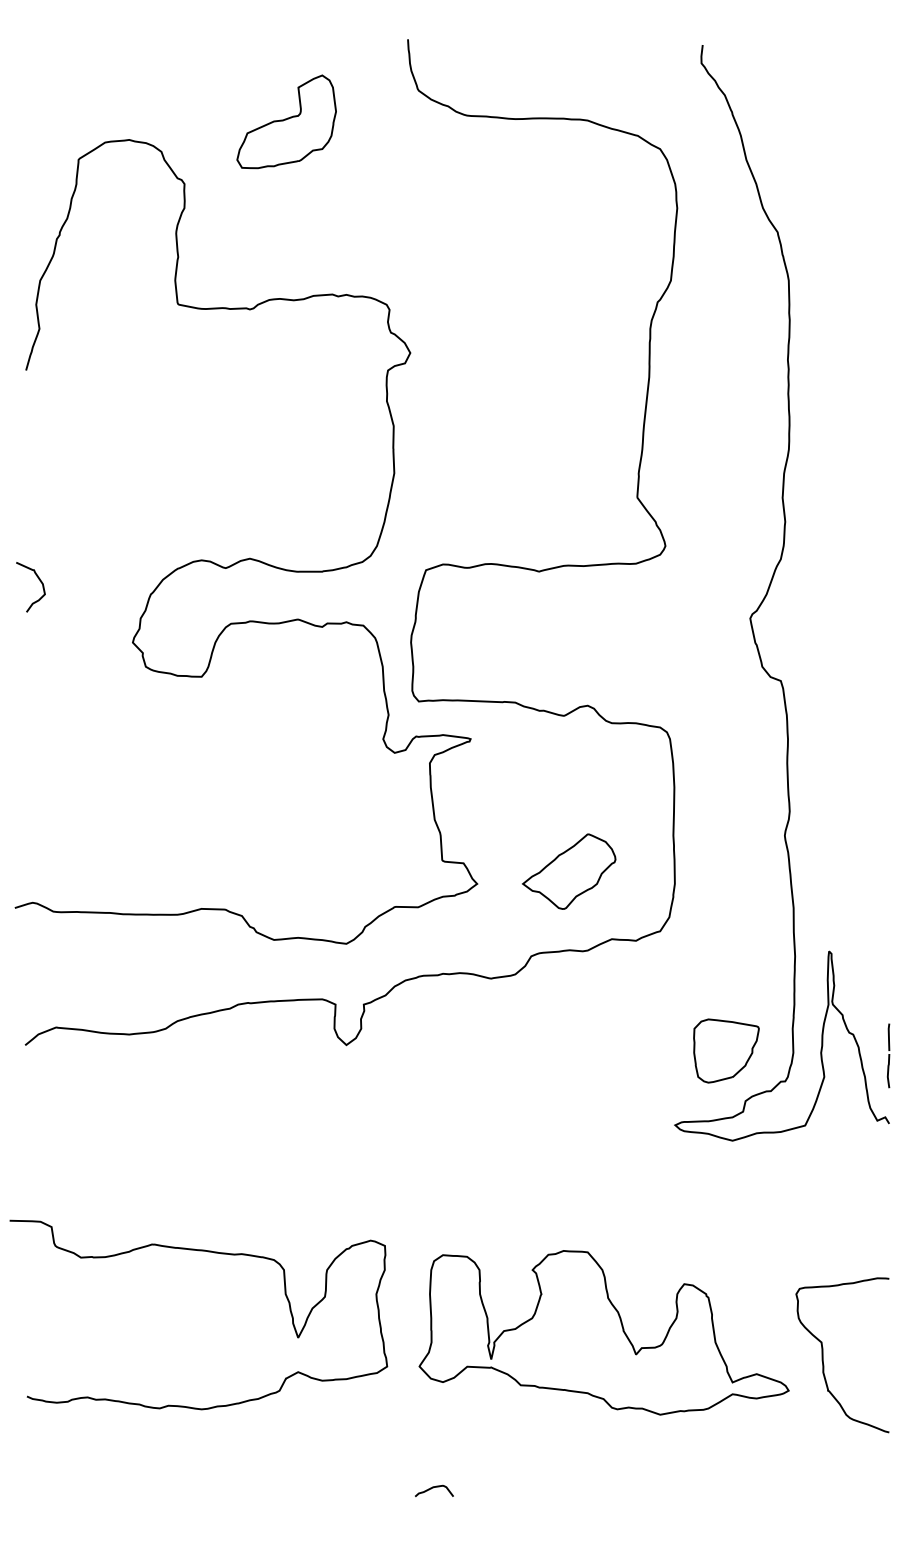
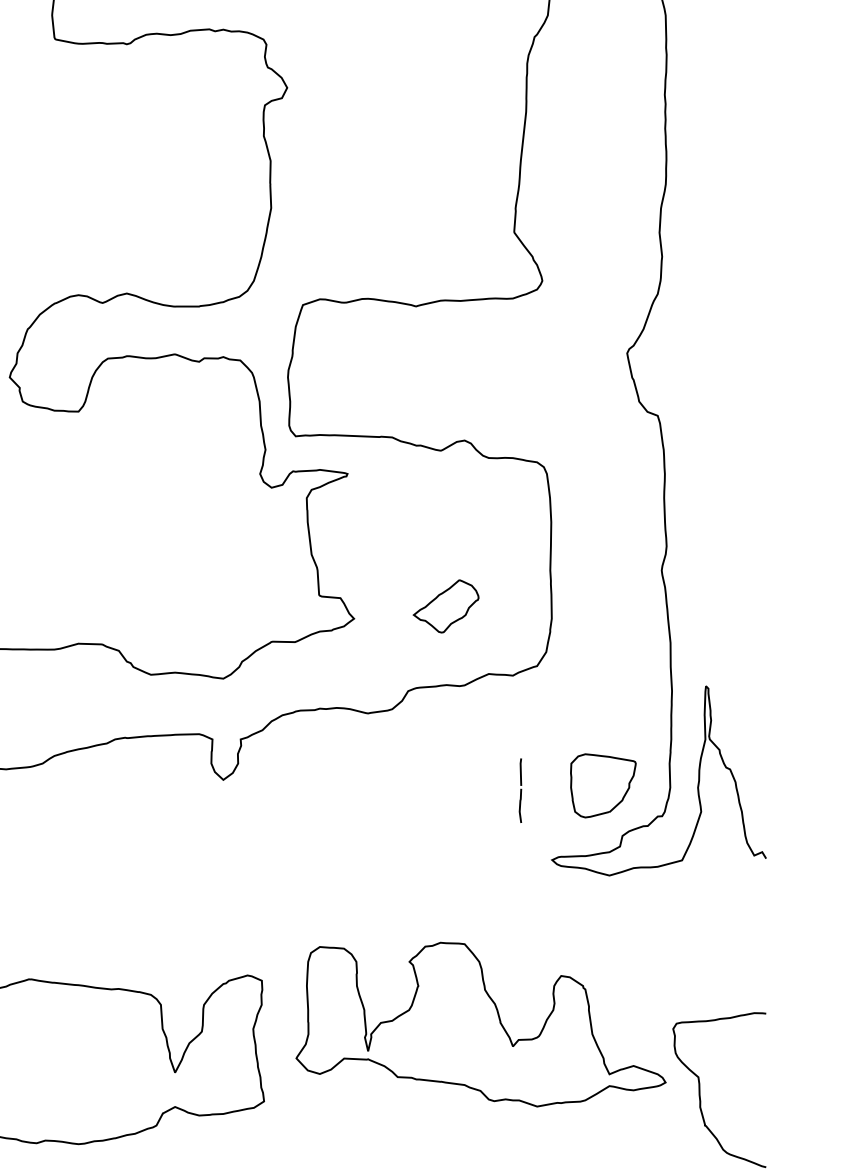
part: (569, 871) -> (446, 606), size x0.7
part: (888, 1055) -> (520, 790), moved
part: (603, 1332) -> (480, 1024), moved

